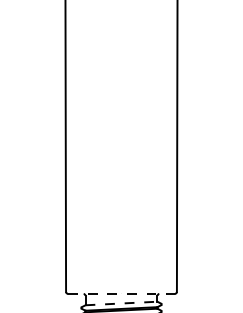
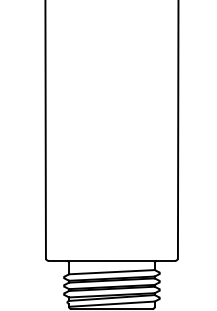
line: (122, 293) -> (113, 260), dashed -> solid
line: (121, 303) -> (111, 272), dashed -> solid

